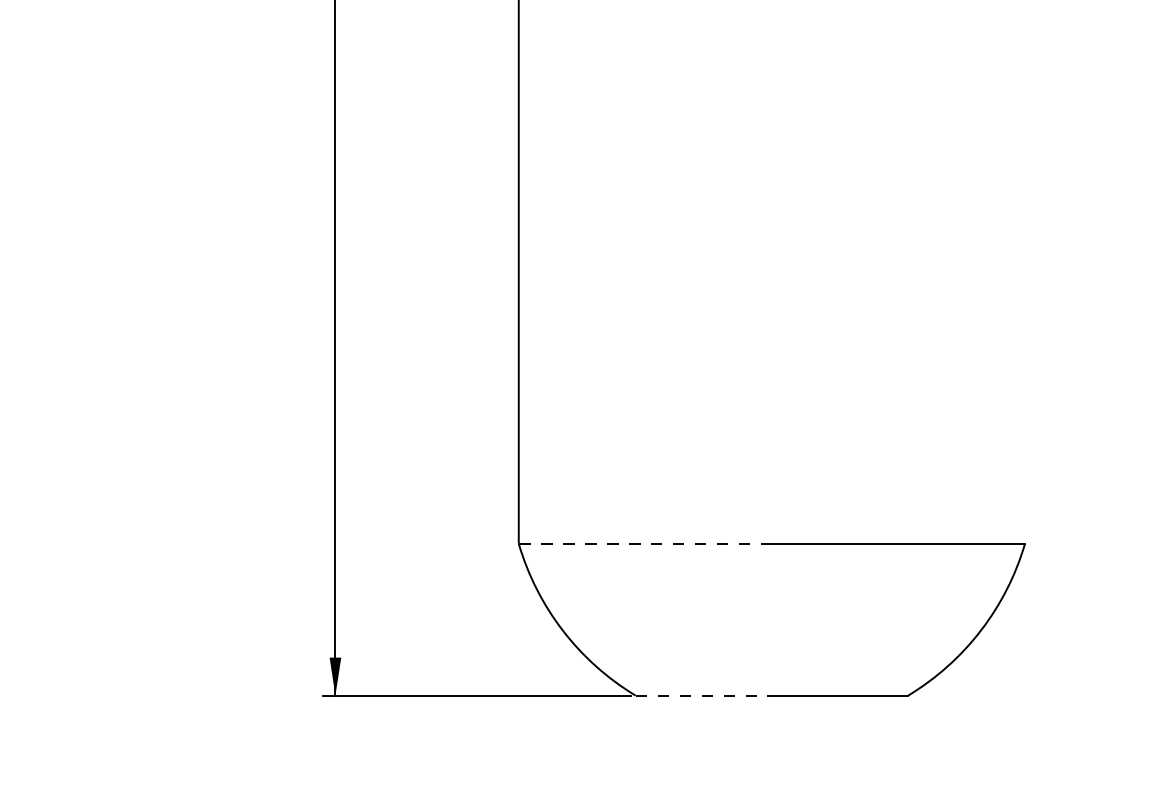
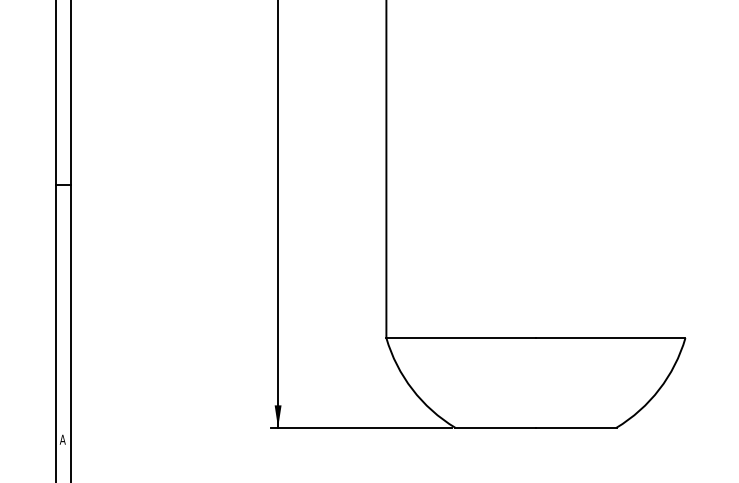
line: (645, 544) -> (461, 338), dashed -> solid
line: (705, 695) -> (496, 427), dashed -> solid

